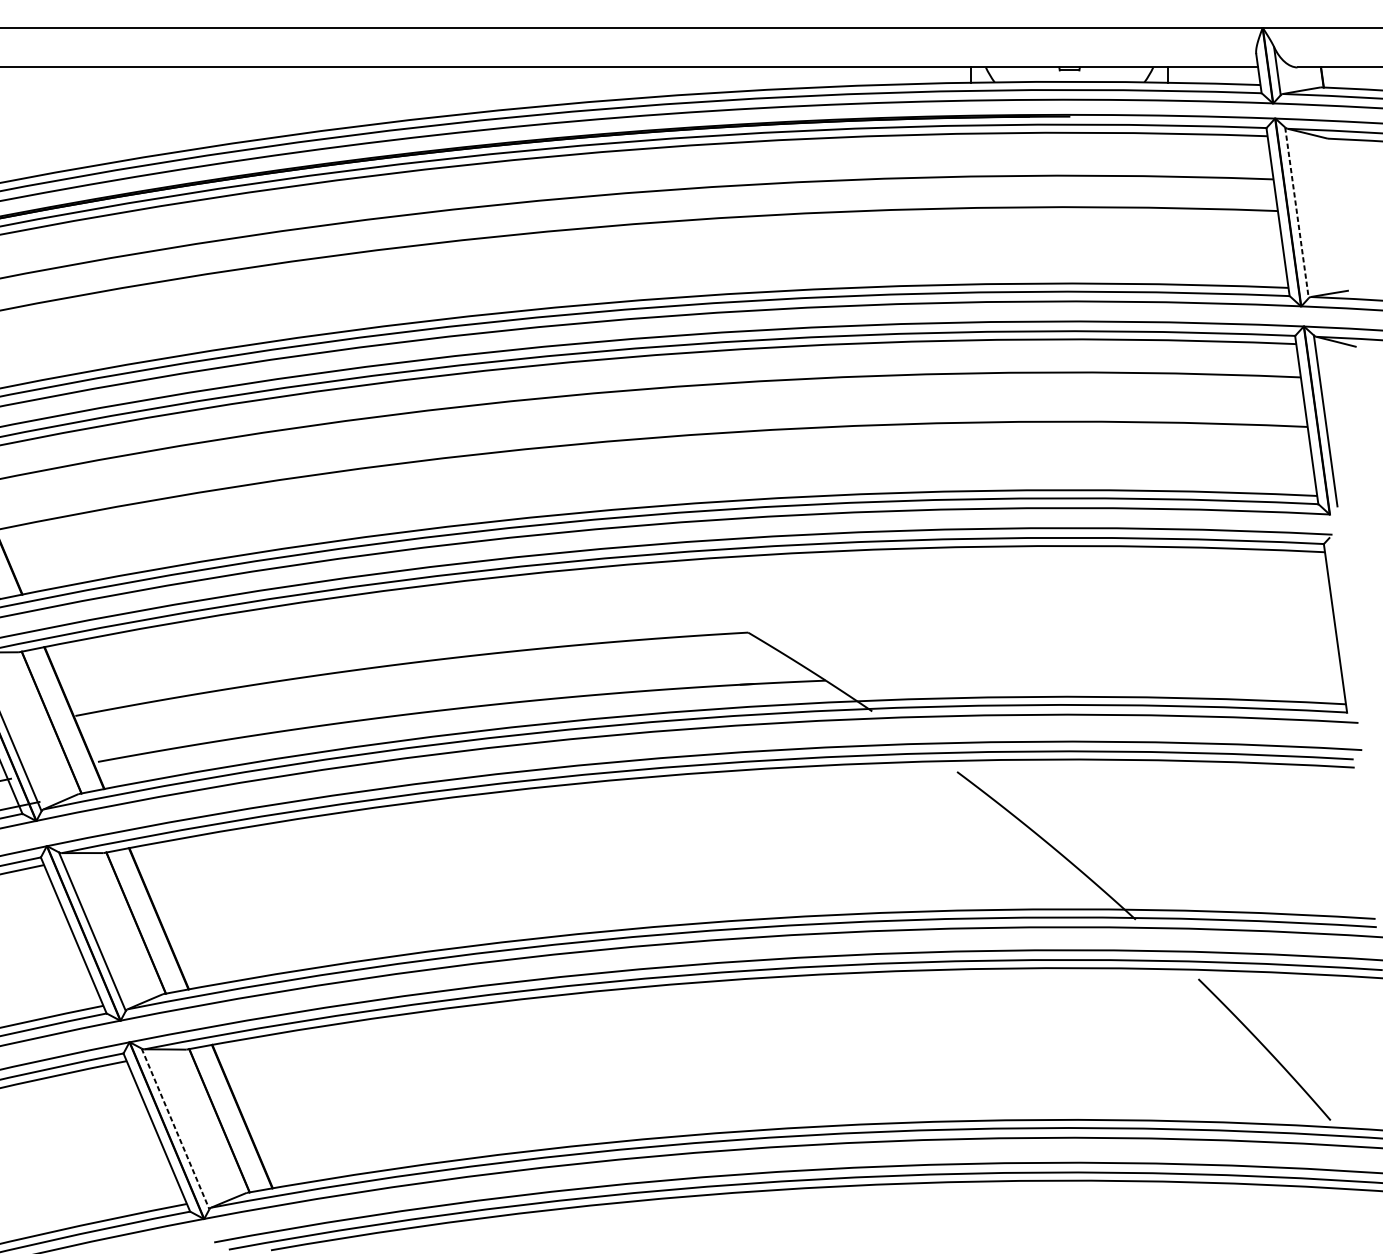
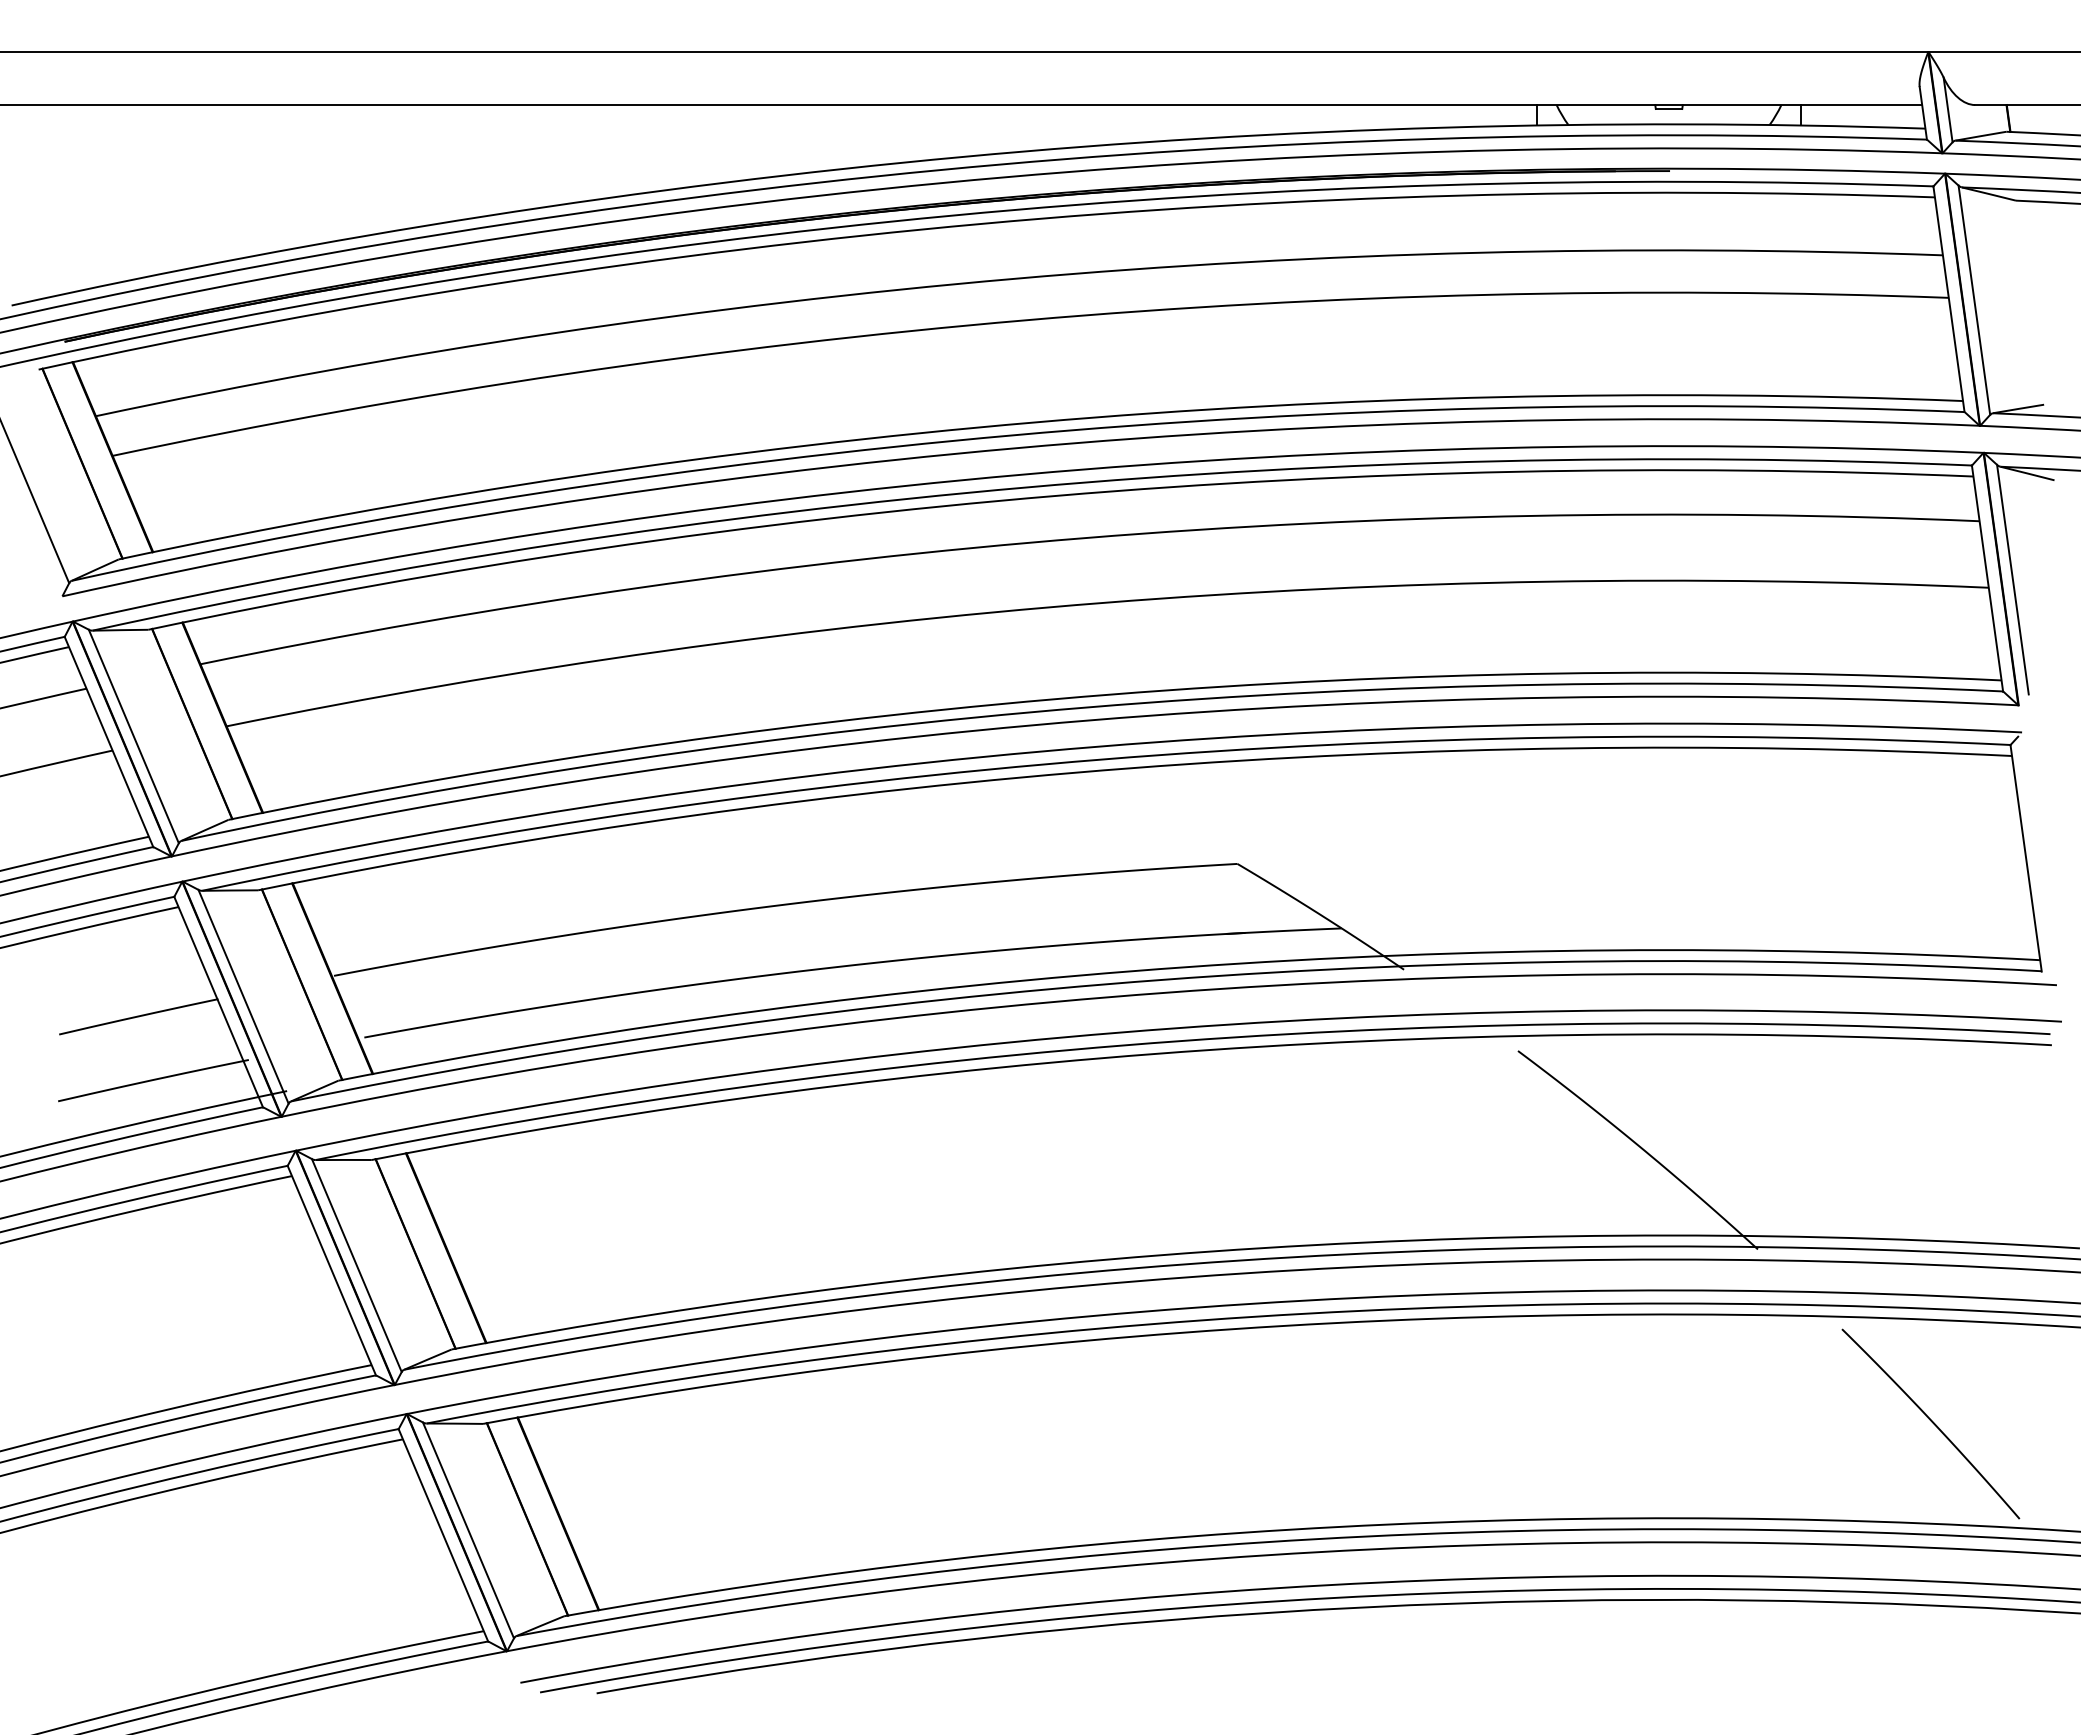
line: (1297, 213) -> (1974, 300), dashed -> solid
line: (175, 1129) -> (468, 1530), dashed -> solid

